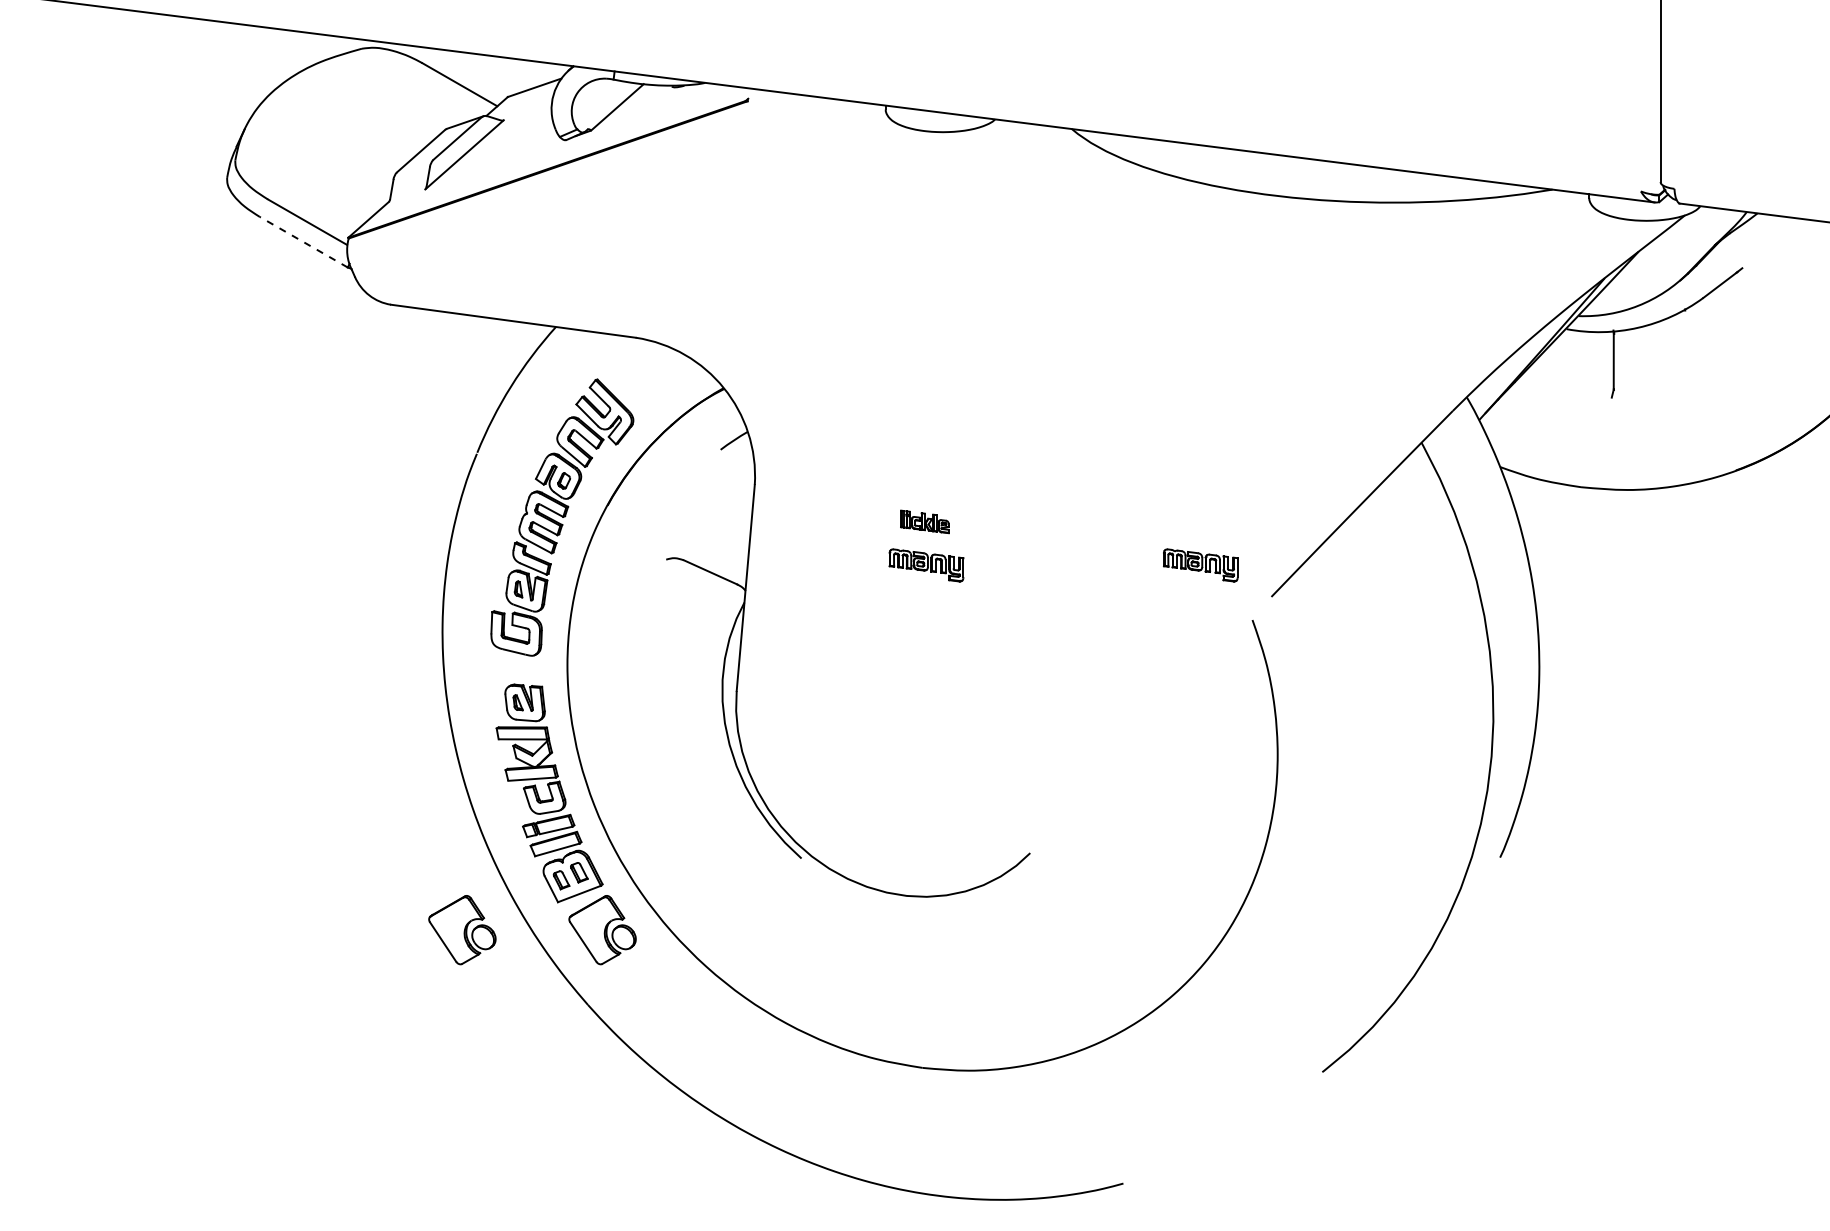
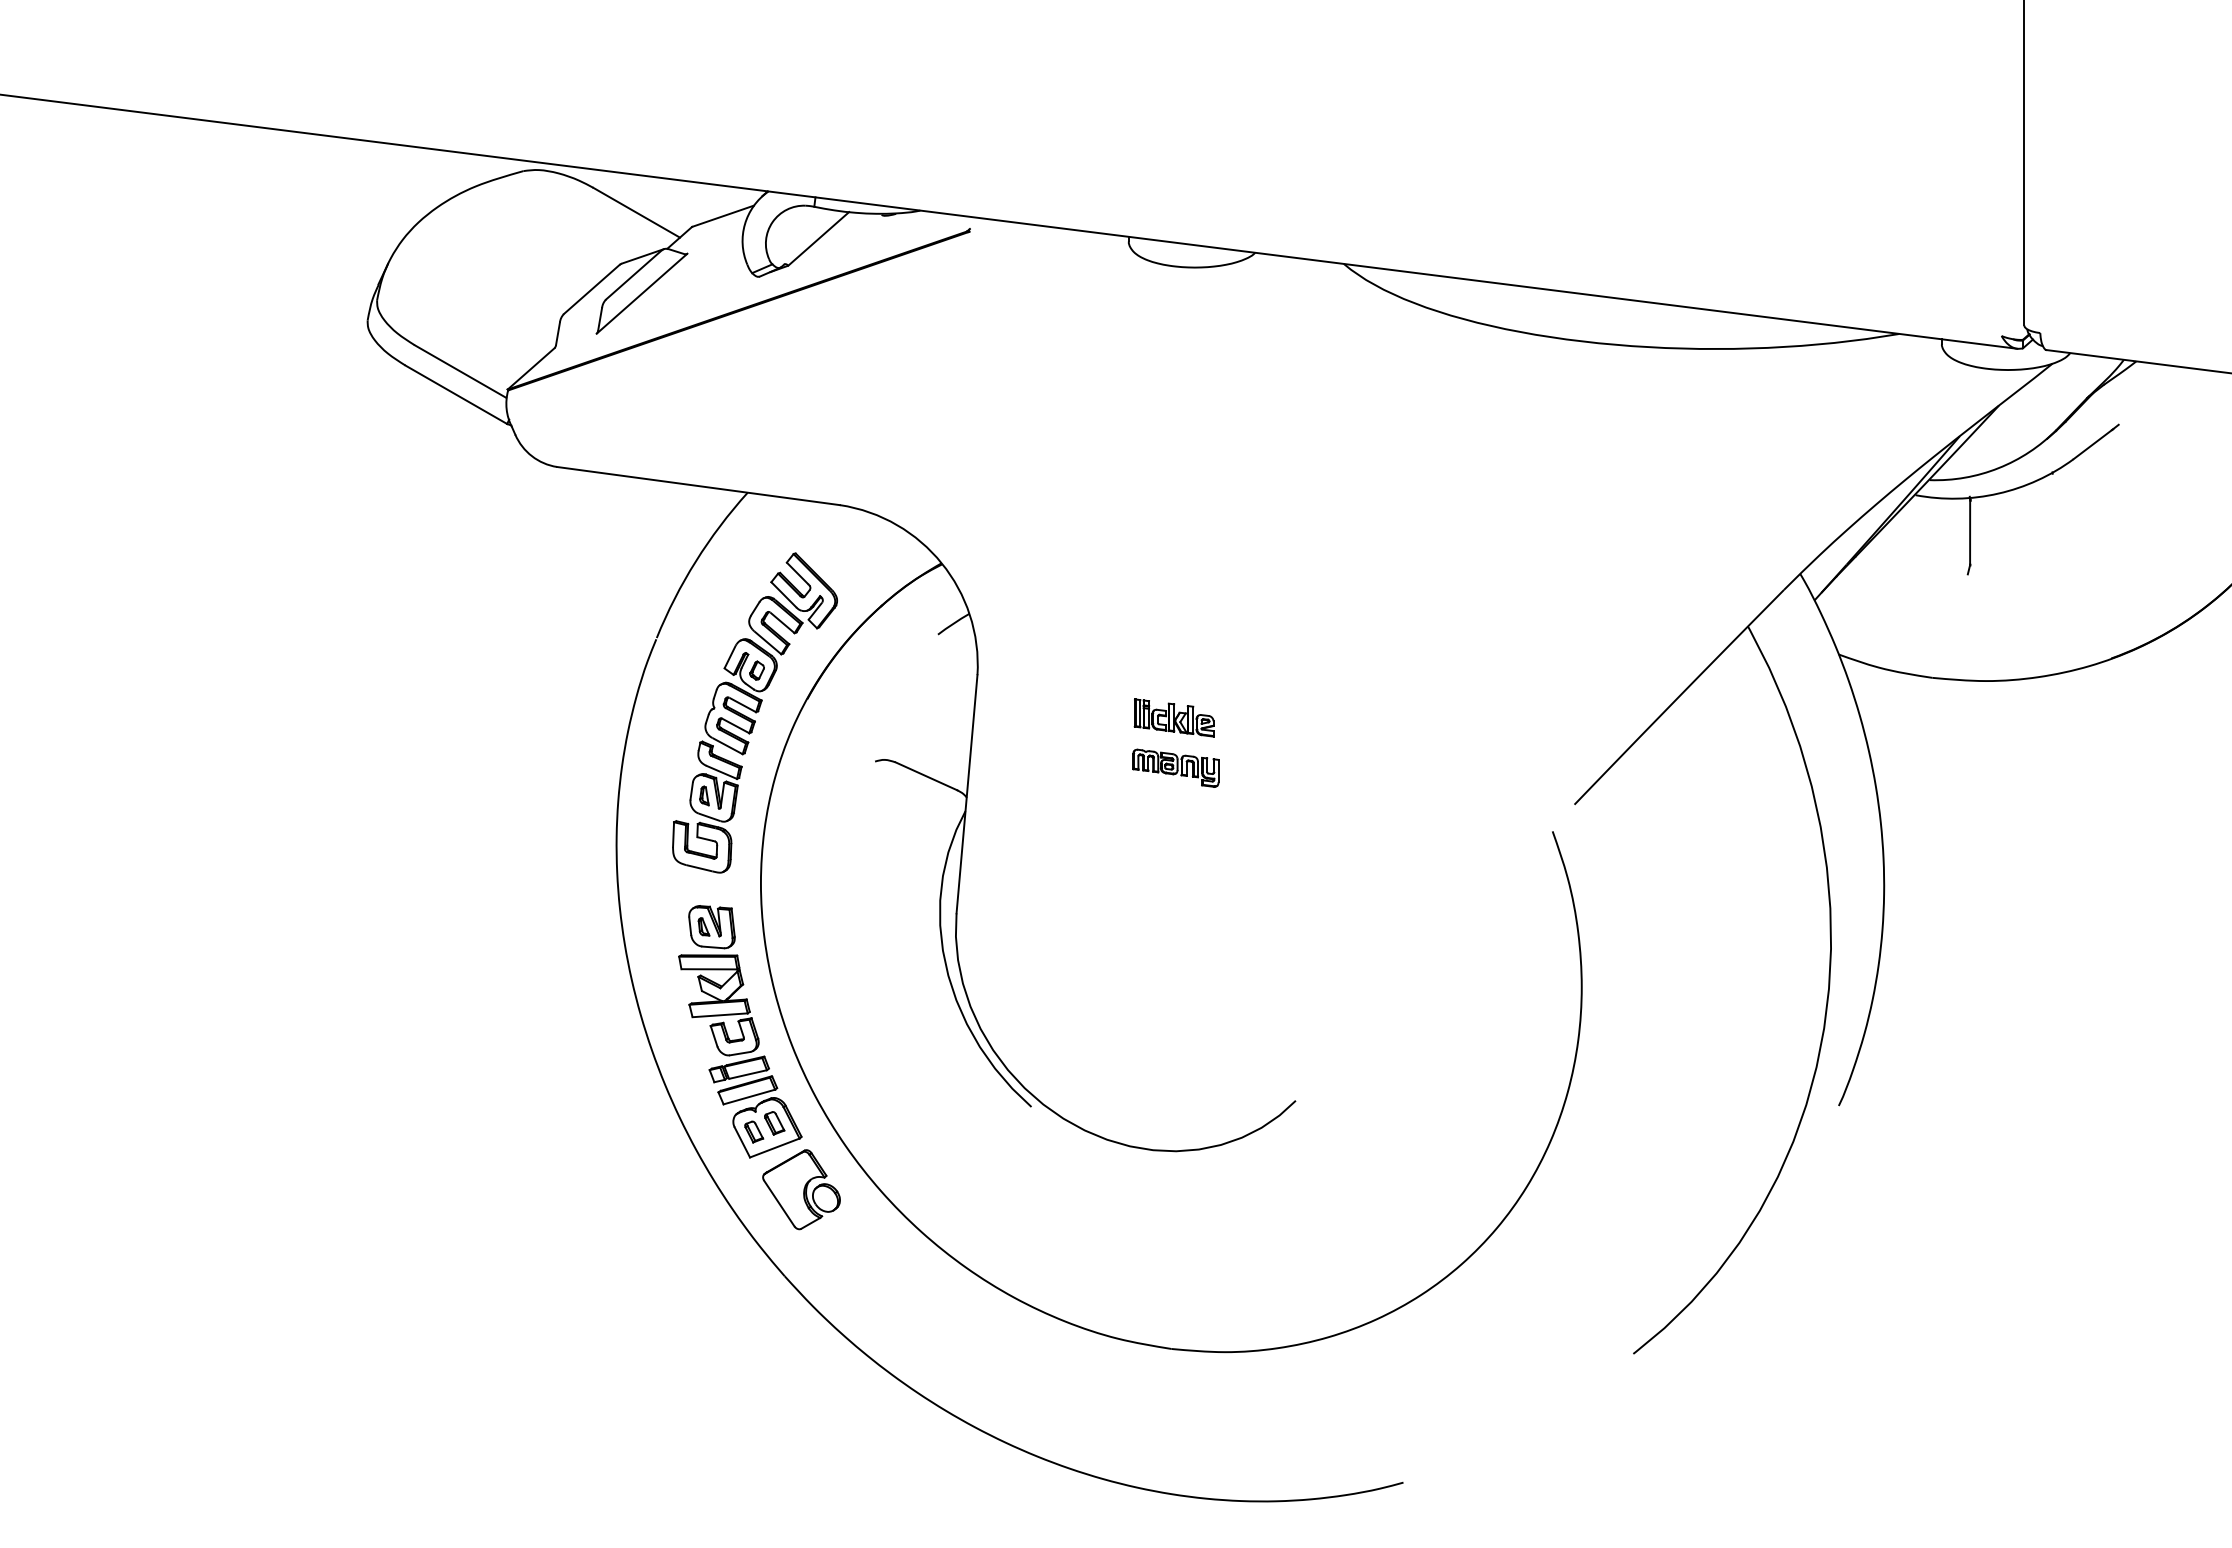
line: (304, 242) -> (456, 394), dashed -> solid
part: (924, 521) -> (1173, 717), size x1.43
part: (1200, 564) -> (1492, 767), removed
part: (462, 929) -> (639, 1189), removed

